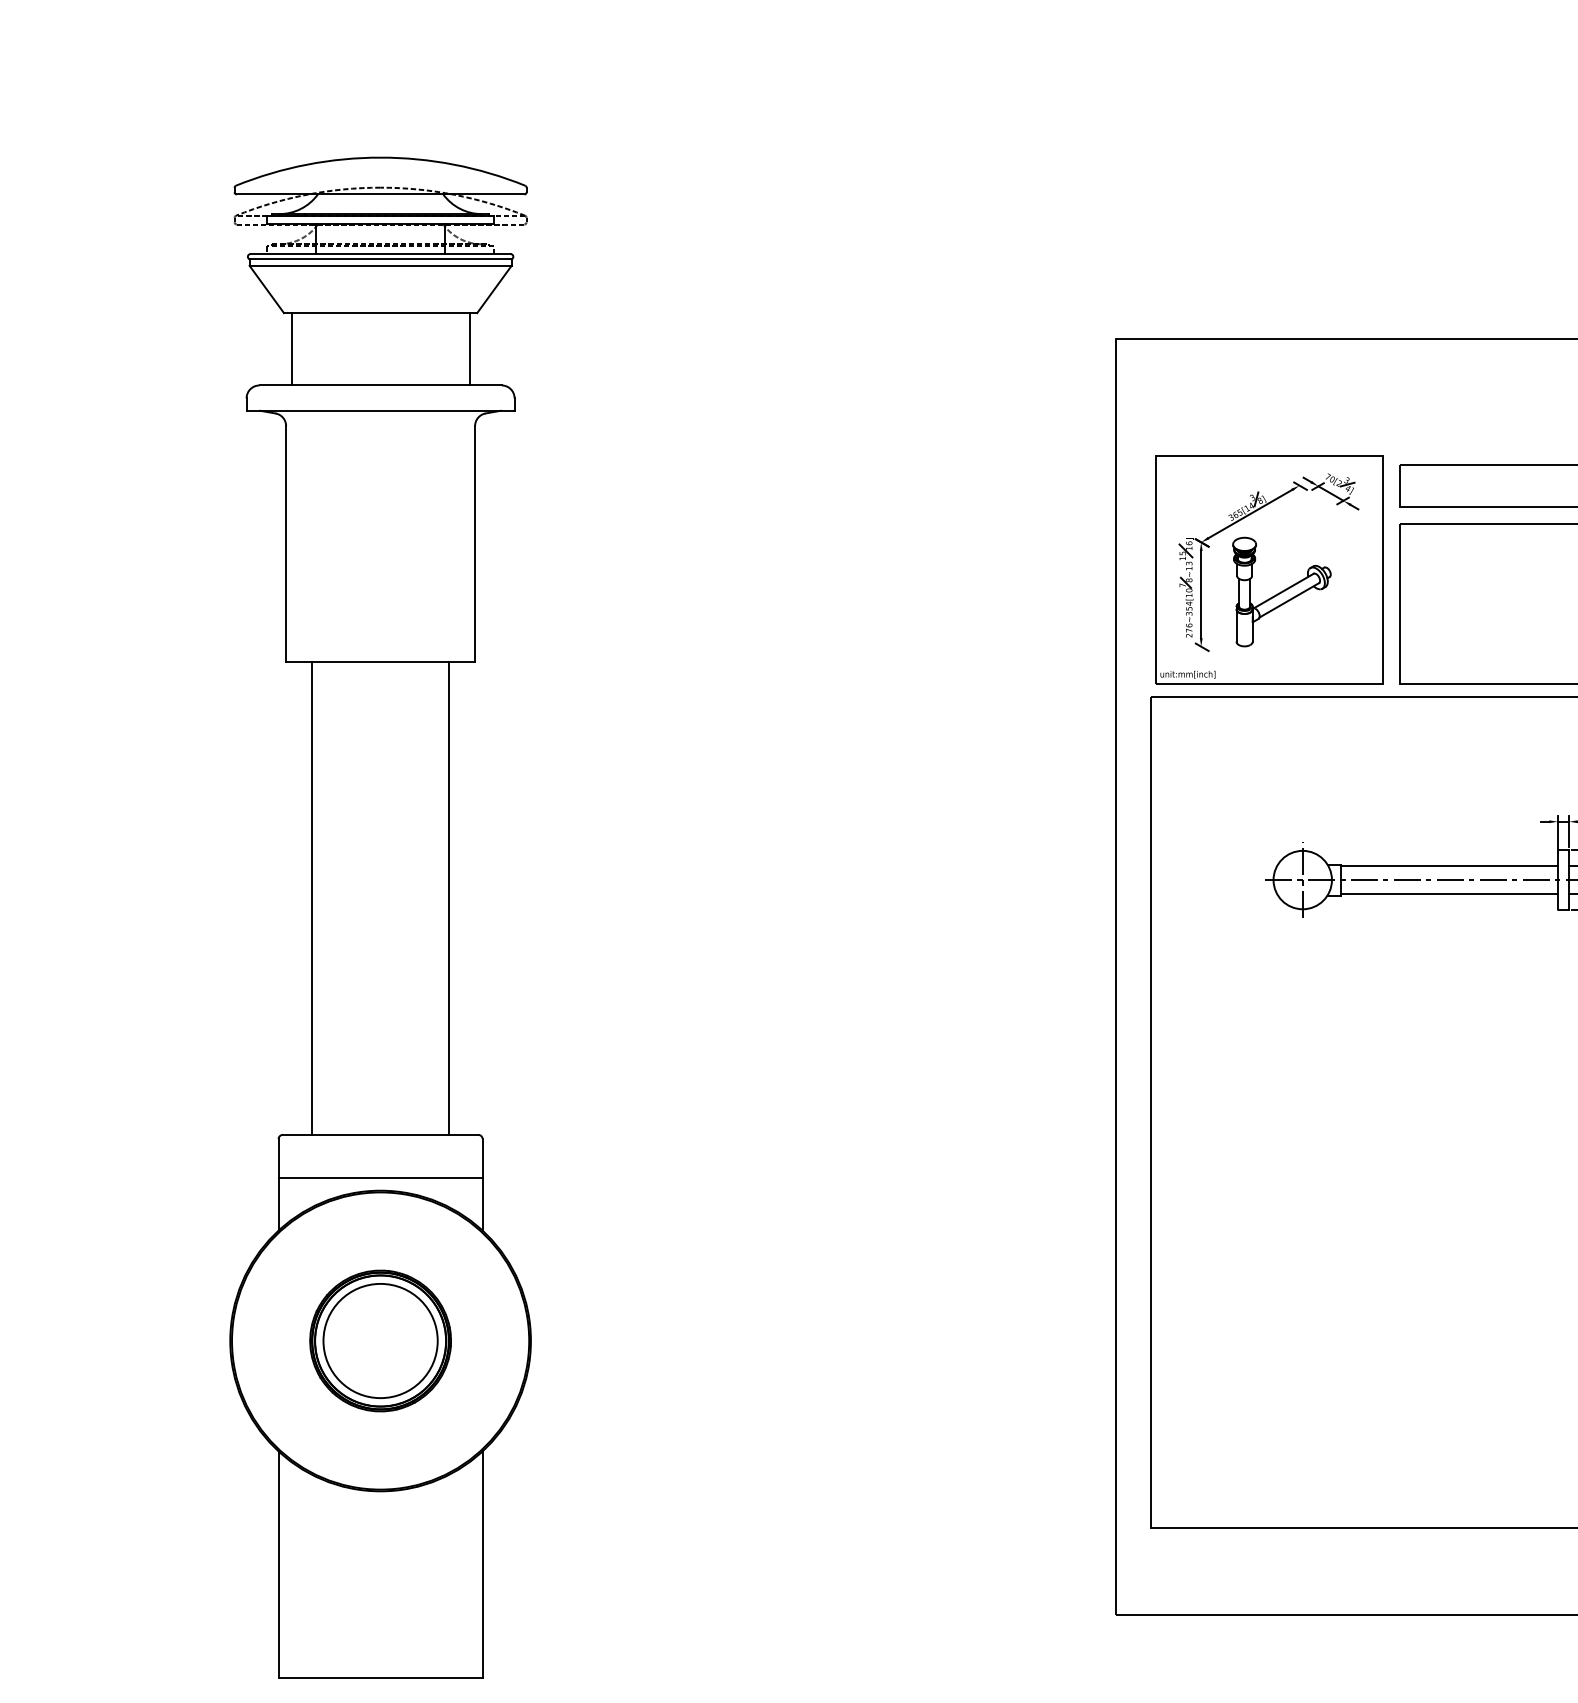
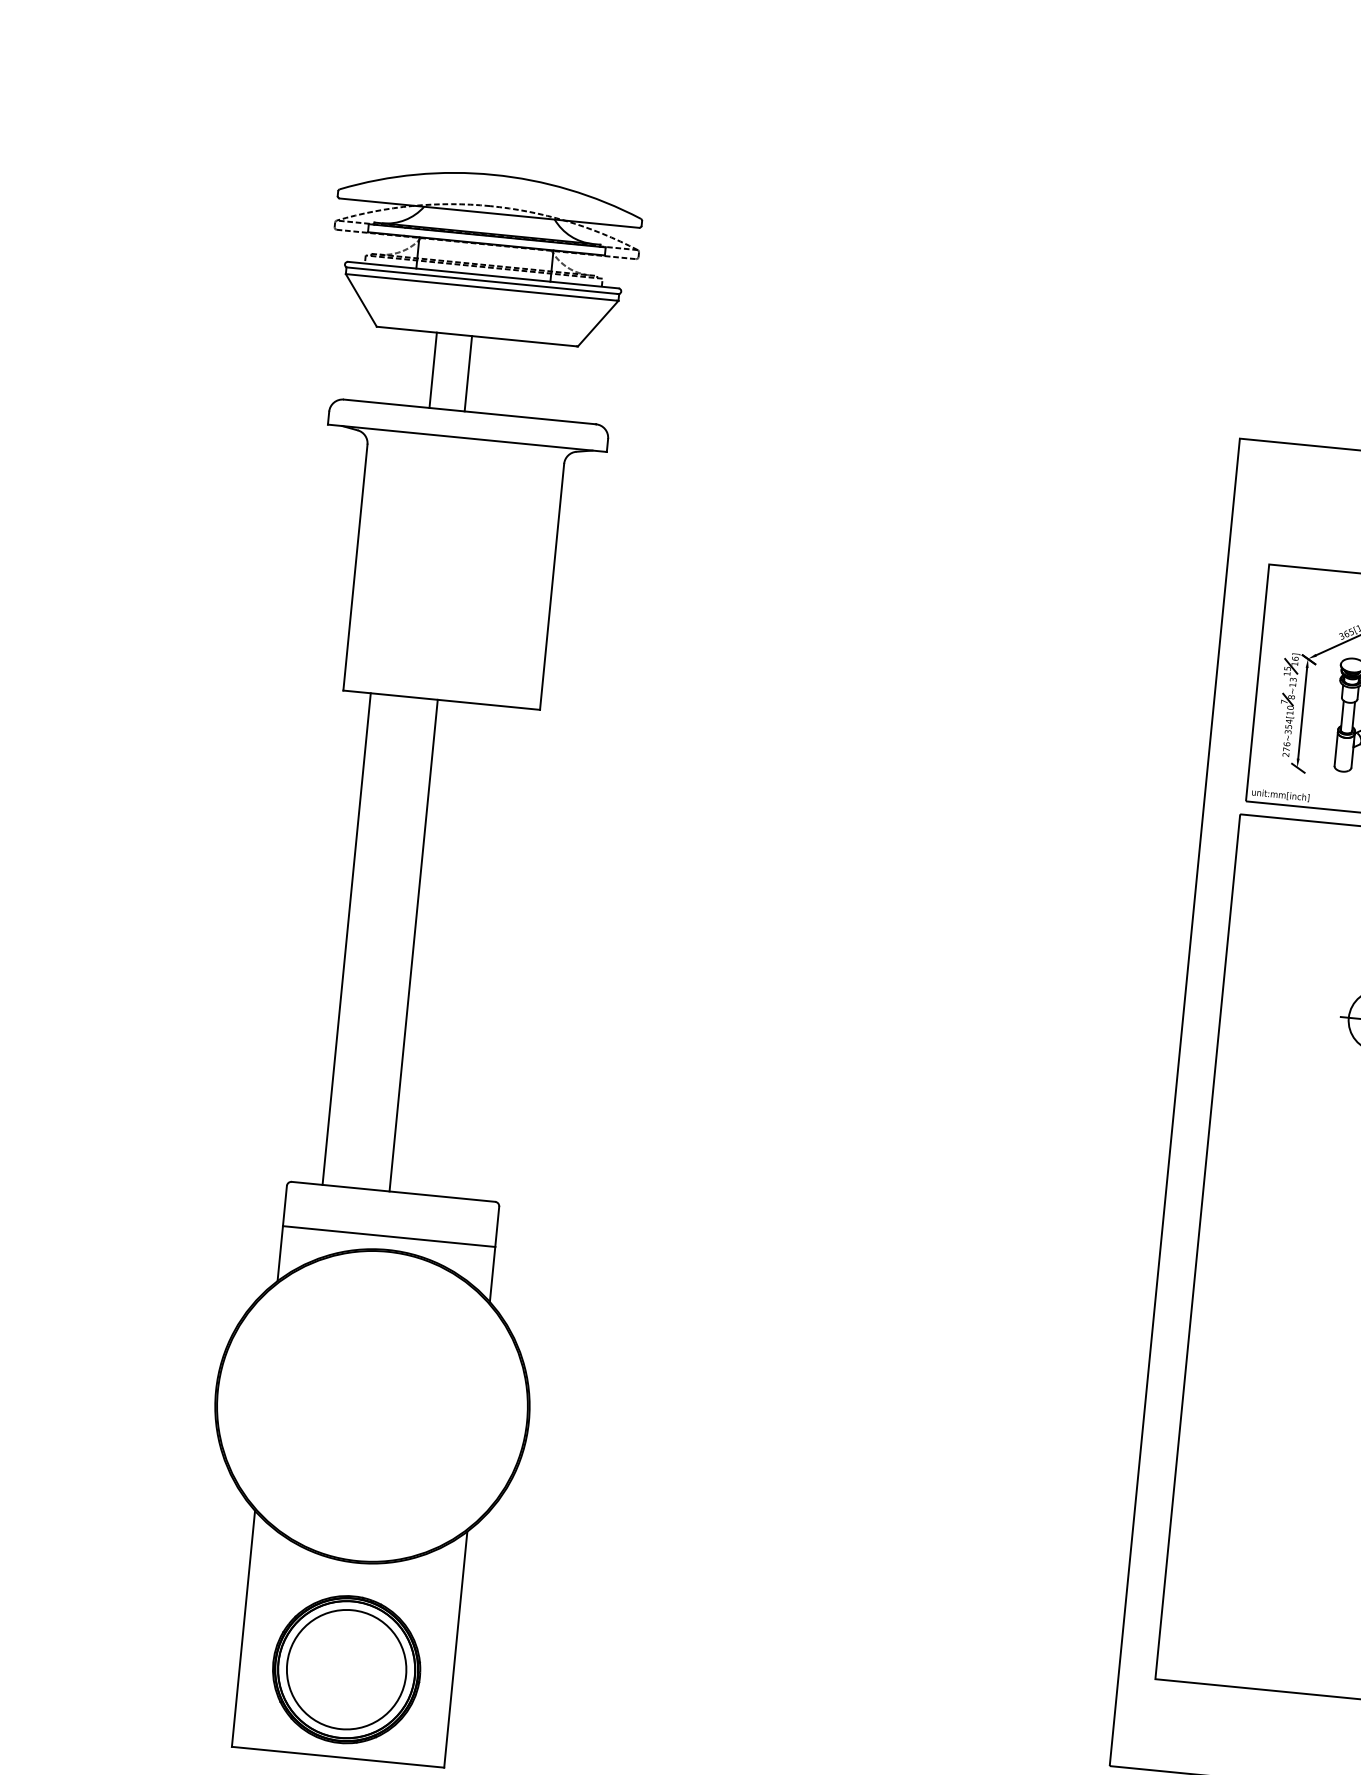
line: (291, 349) -> (432, 370), moved
line: (469, 349) -> (468, 373), moved
line: (448, 898) -> (413, 945), moved
part: (380, 1340) -> (346, 1669), moved

